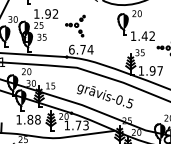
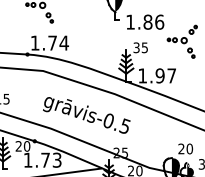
text: (148, 36) -> (153, 22), 1.42 -> 1.86
text: (71, 49) -> (34, 42), 6.74 -> 1.74

